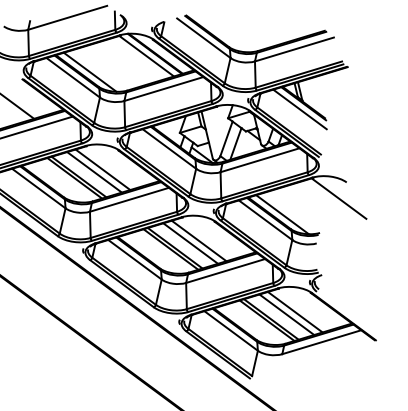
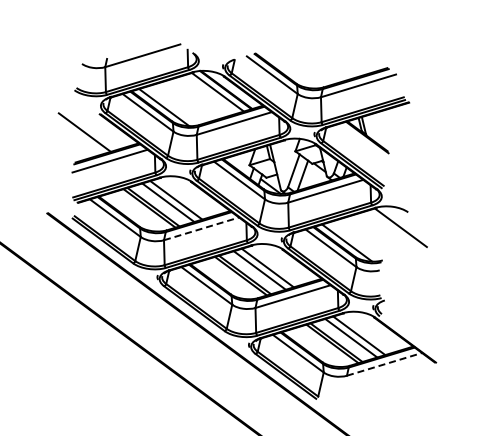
line: (299, 108) -> (363, 142), removed
line: (130, 199) -> (202, 228), solid -> dashed
line: (321, 342) -> (384, 364), solid -> dashed

